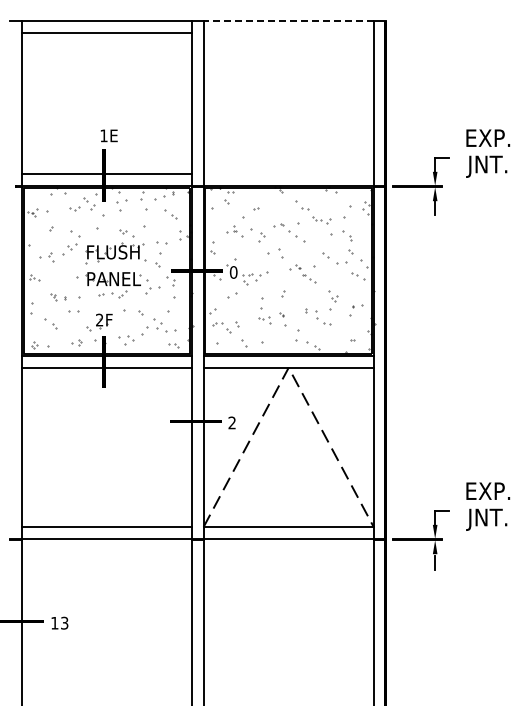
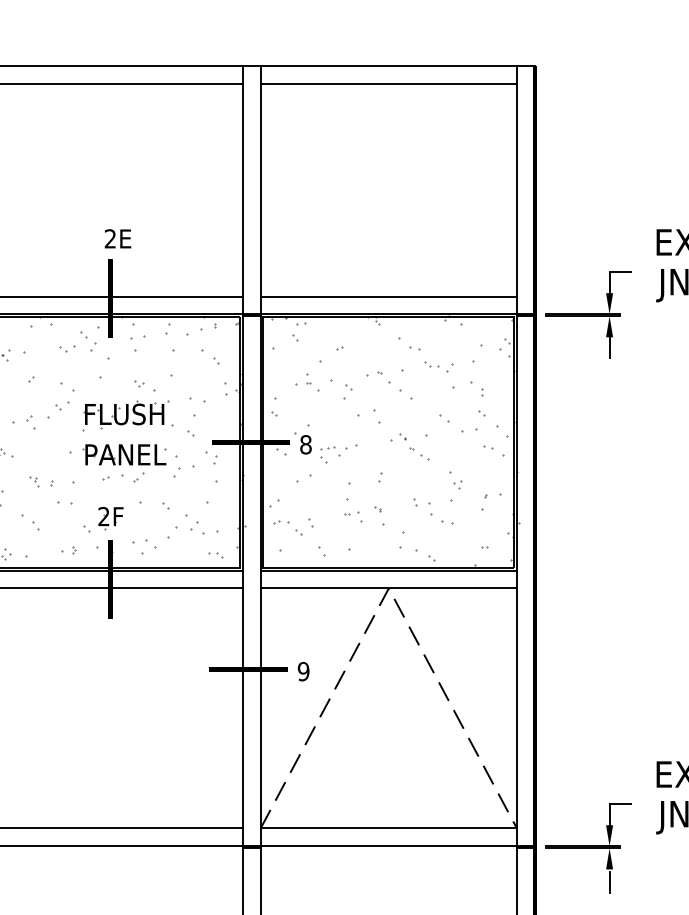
line: (288, 21) -> (388, 66), dashed -> solid
line: (288, 32) -> (388, 83), added
text: (103, 135) -> (109, 238), 1E -> 2E
line: (288, 174) -> (388, 297), added
text: (233, 272) -> (305, 444), 0 -> 8
text: (231, 422) -> (302, 670), 2 -> 9

